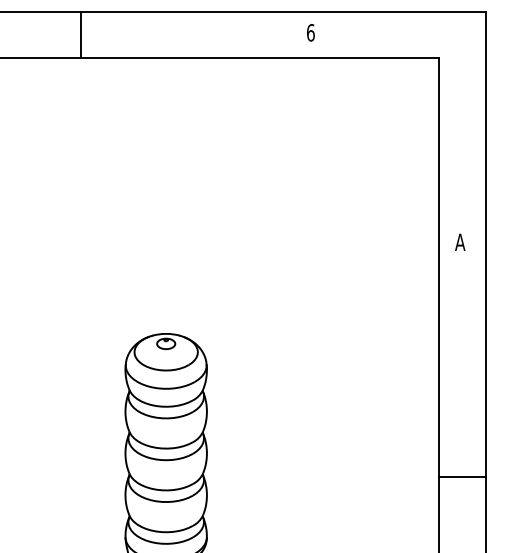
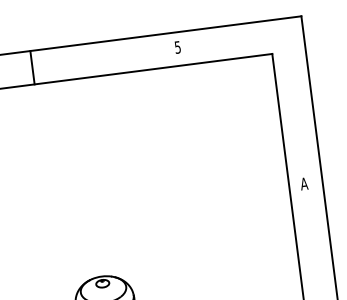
text: (310, 32) -> (177, 47), 6 -> 5
line: (80, 34) -> (32, 67), moved

